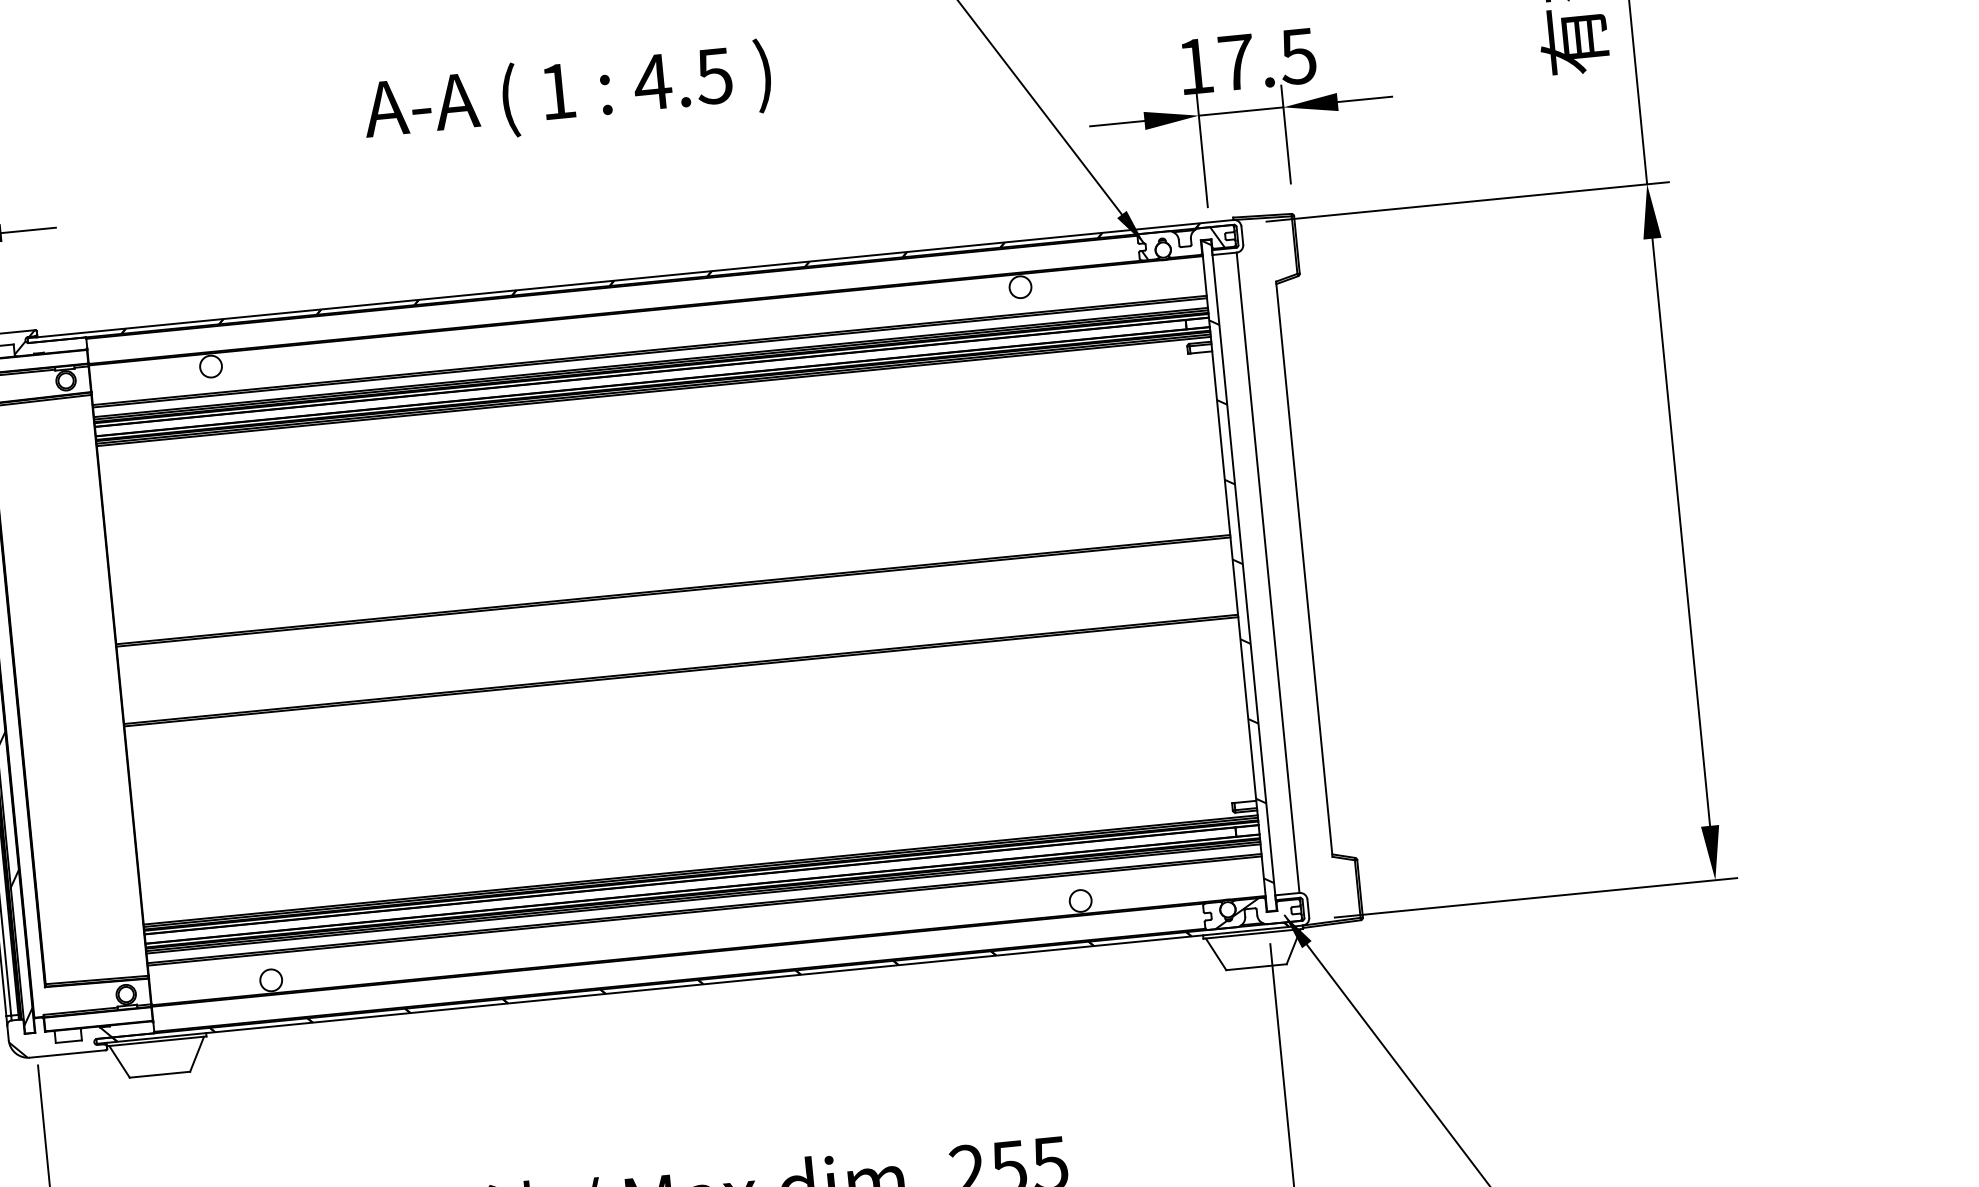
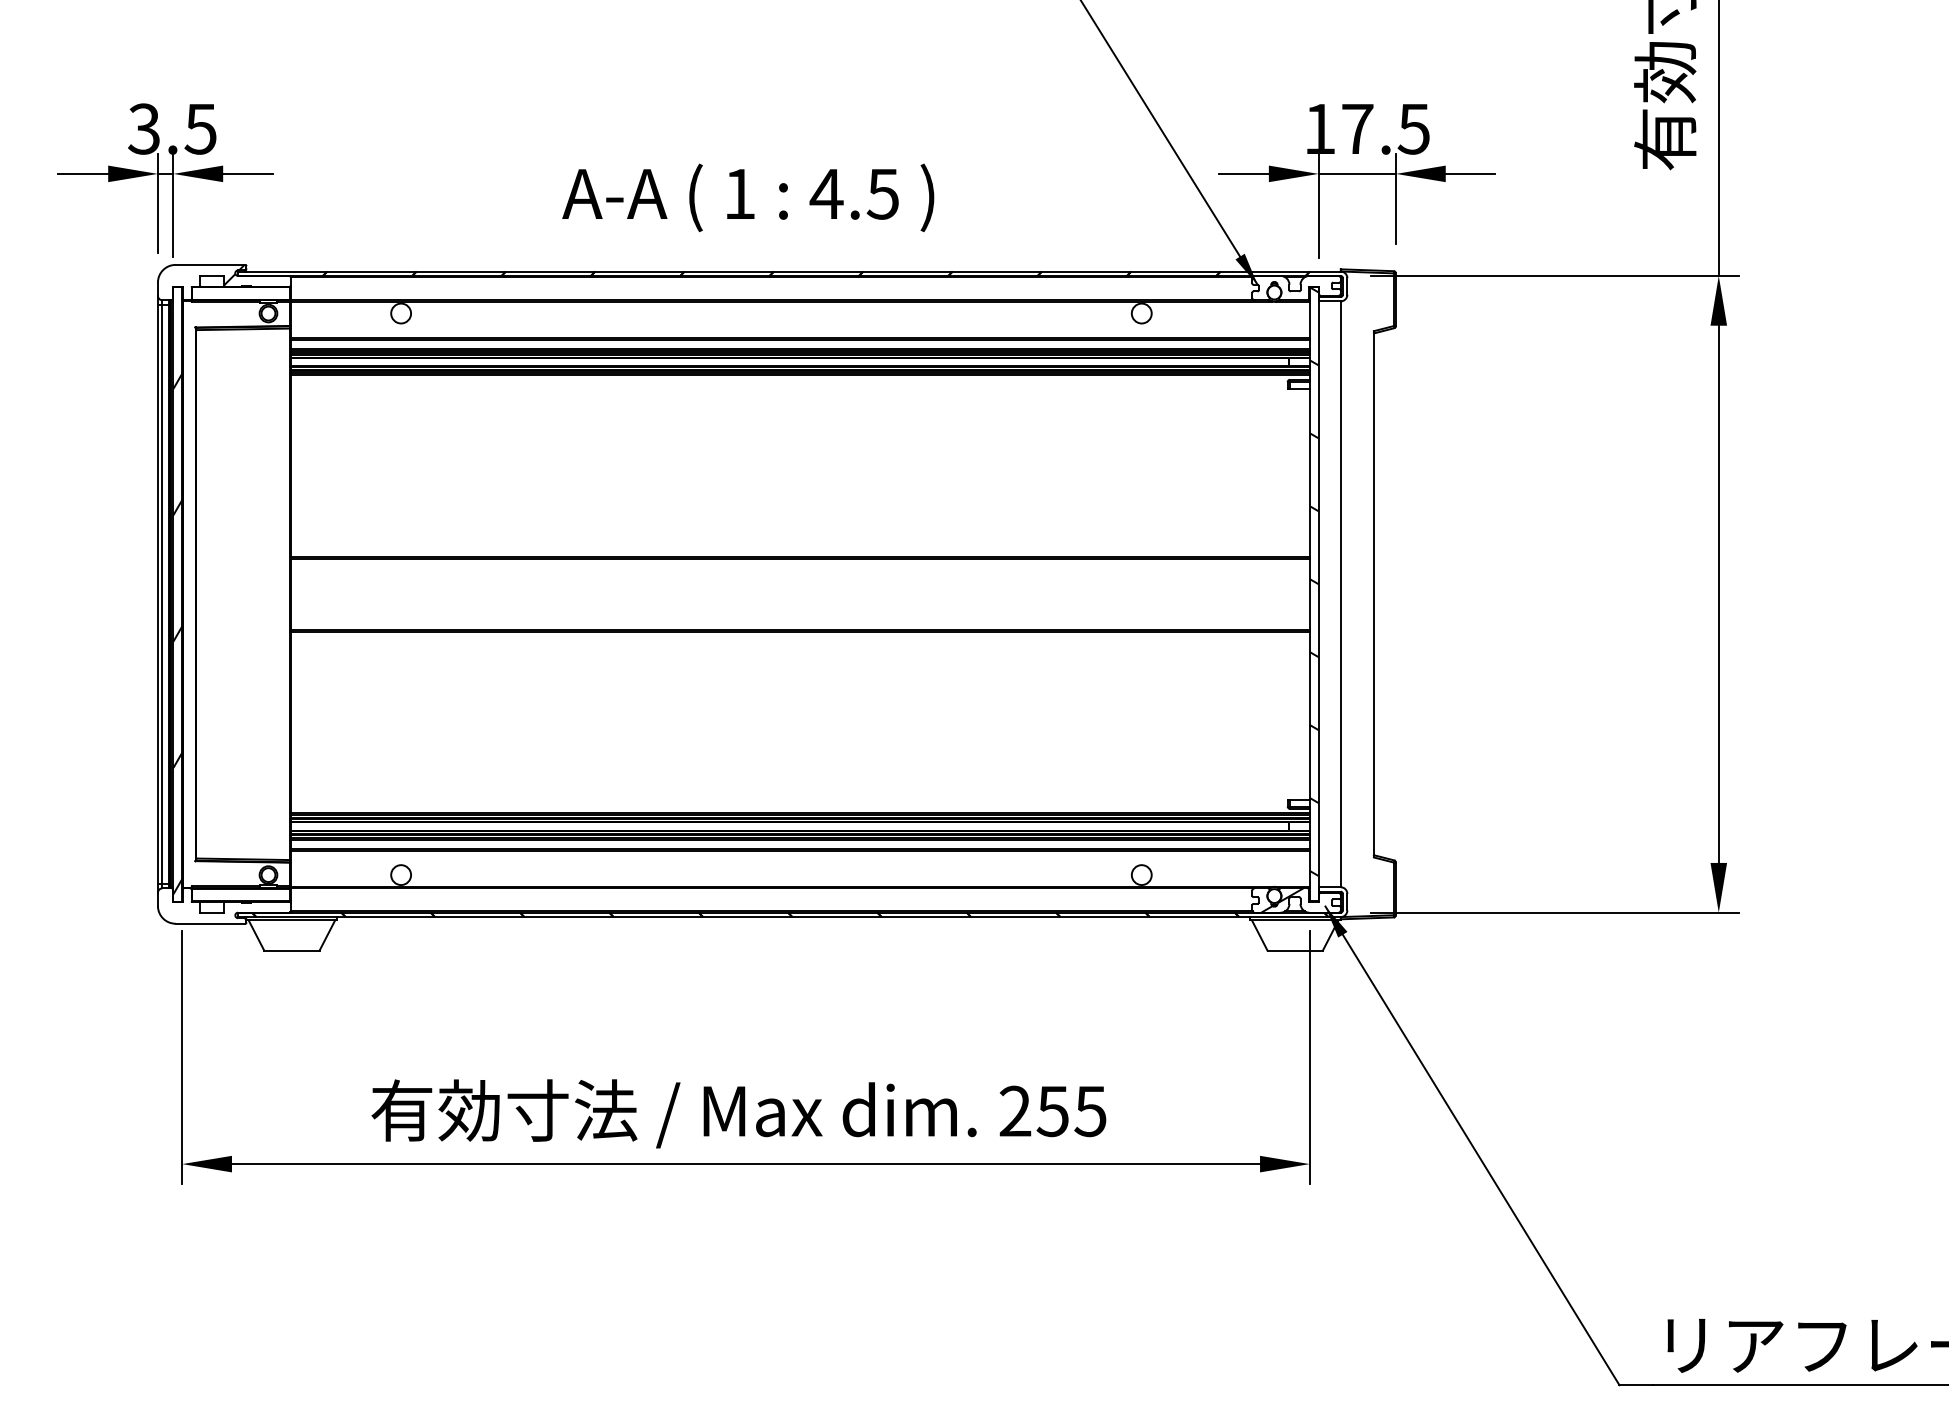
text: (567, 94) -> (748, 197), moved
hatch: (1182, 242) -> (1292, 287), removed
hatch: (60, 1042) -> (204, 912), removed

